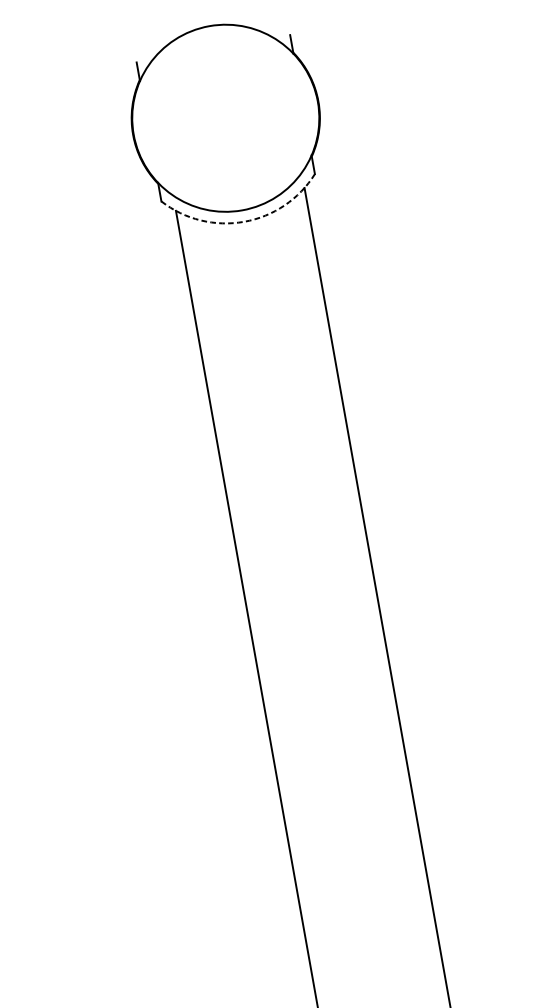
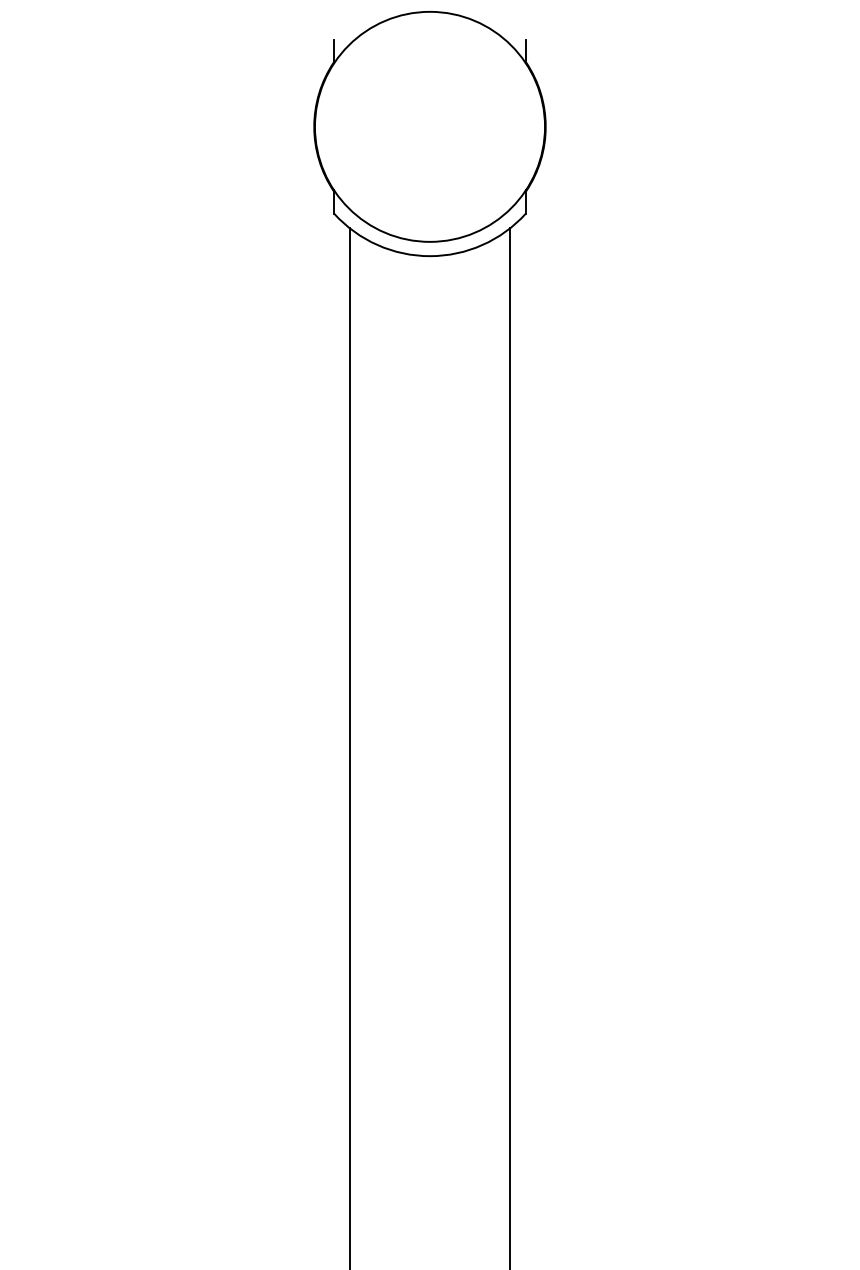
arc: (243, 222) -> (429, 256), dashed -> solid

